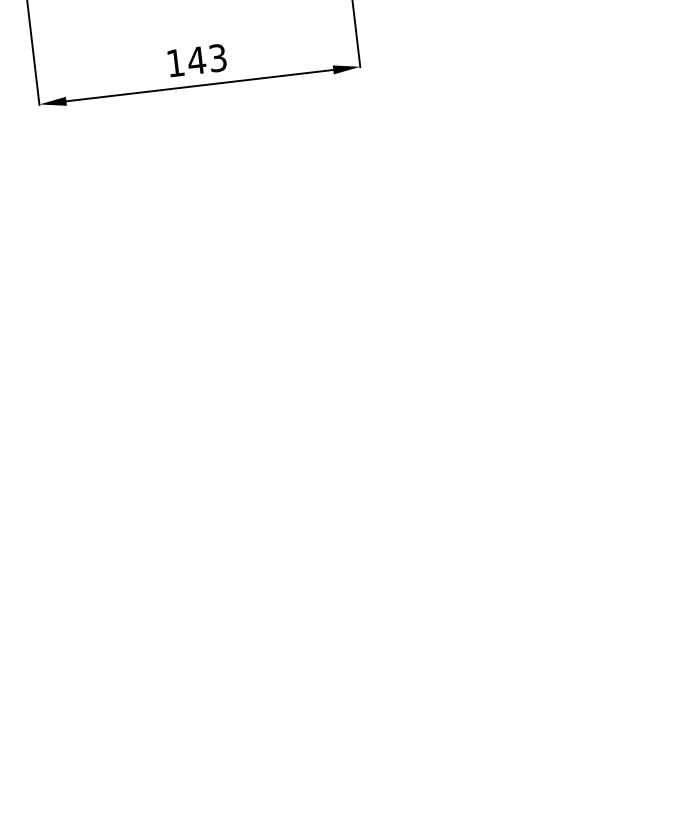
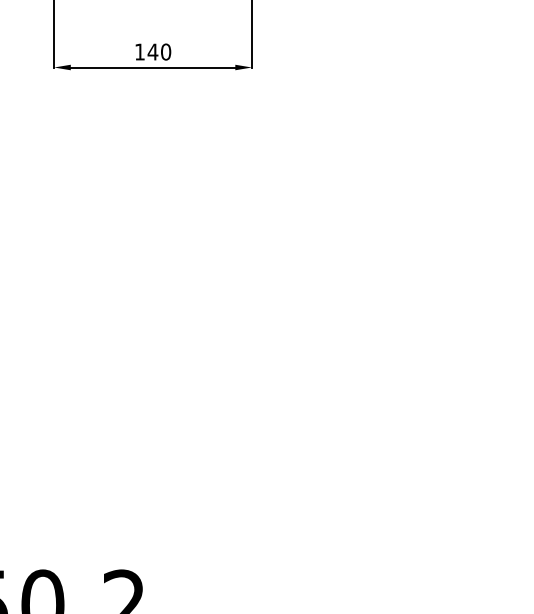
text: (218, 57) -> (166, 51), 143 -> 140

